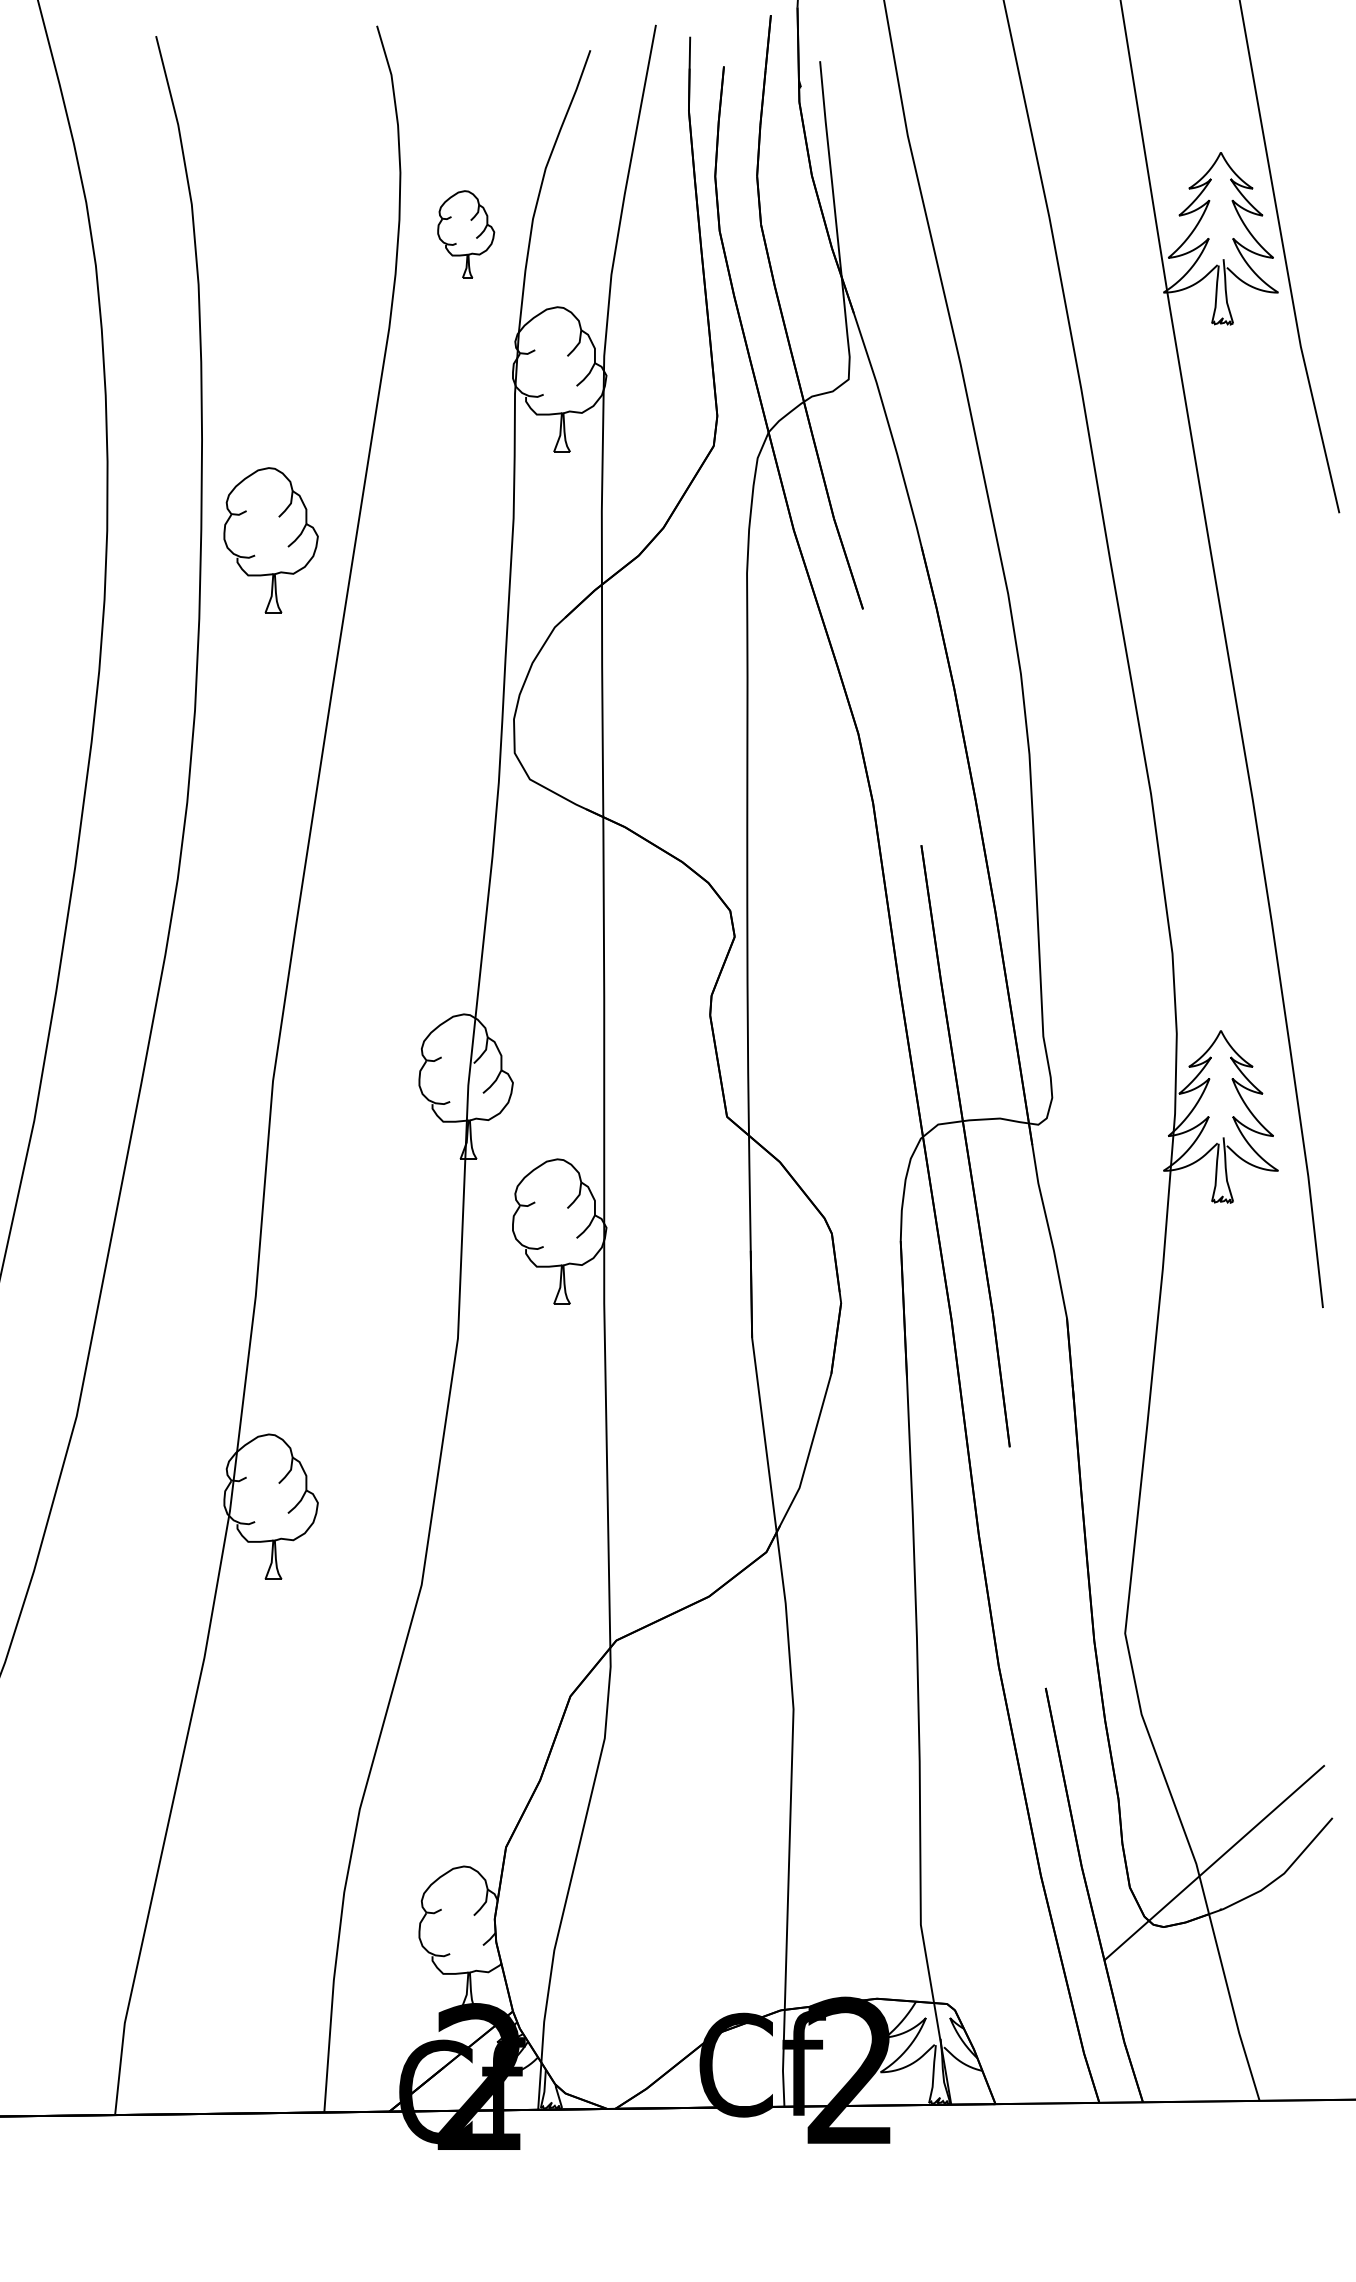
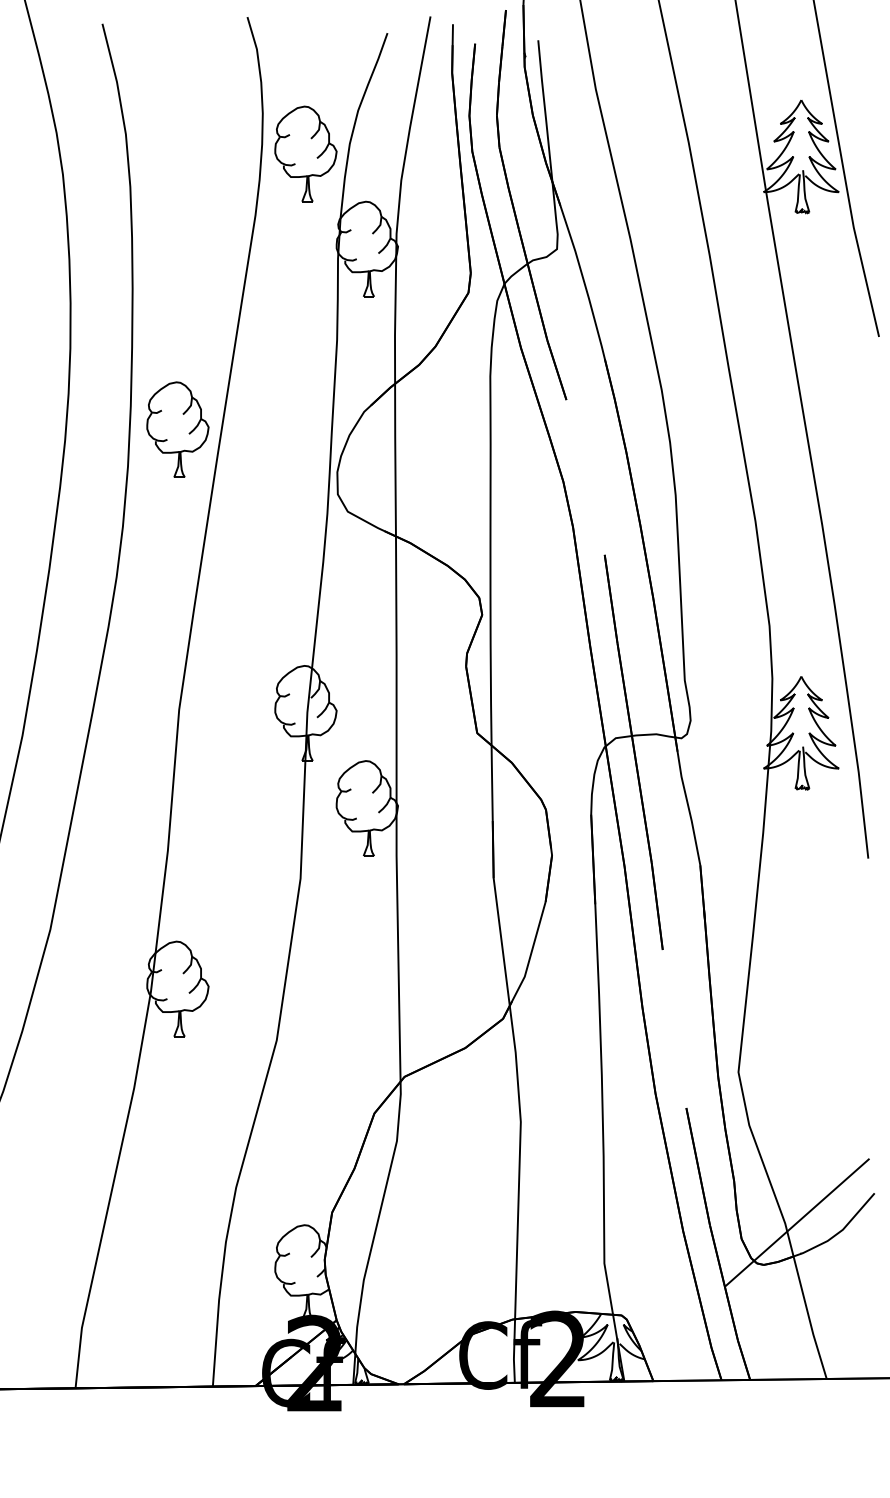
part: (465, 233) -> (305, 153), size x1.67
part: (270, 539) -> (177, 429), moved

